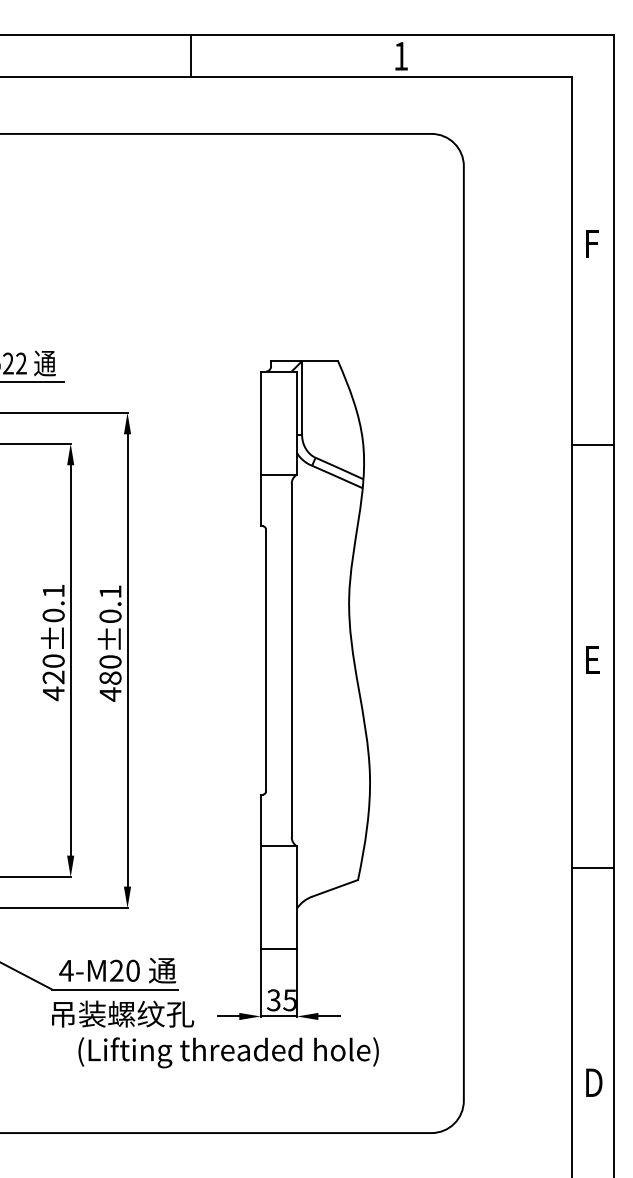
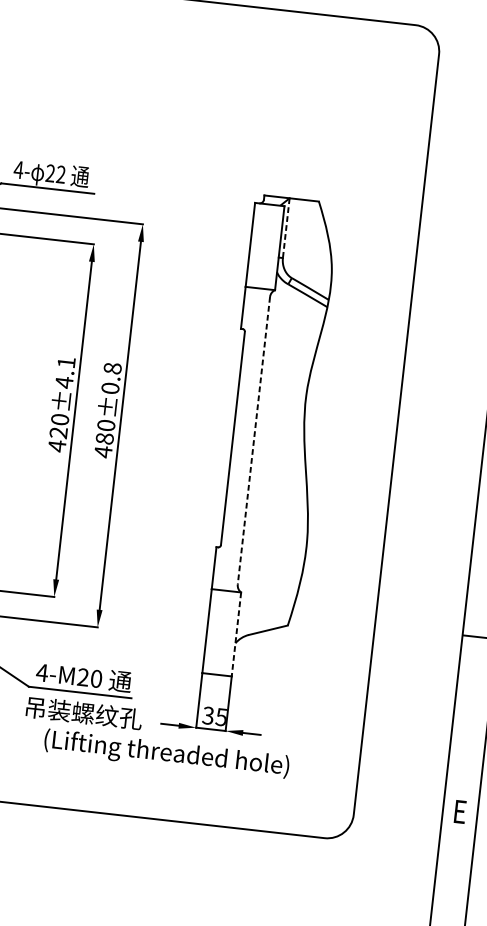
line: (302, 397) -> (286, 227), solid -> dashed
text: (110, 591) -> (112, 368), 480±0.1 -> 480±0.8
text: (53, 615) -> (64, 382), 420±0.1 -> 420±4.1
line: (291, 660) -> (253, 440), solid -> dashed
line: (296, 897) -> (236, 634), solid -> dashed
text: (594, 1082) -> (461, 811), D -> E

